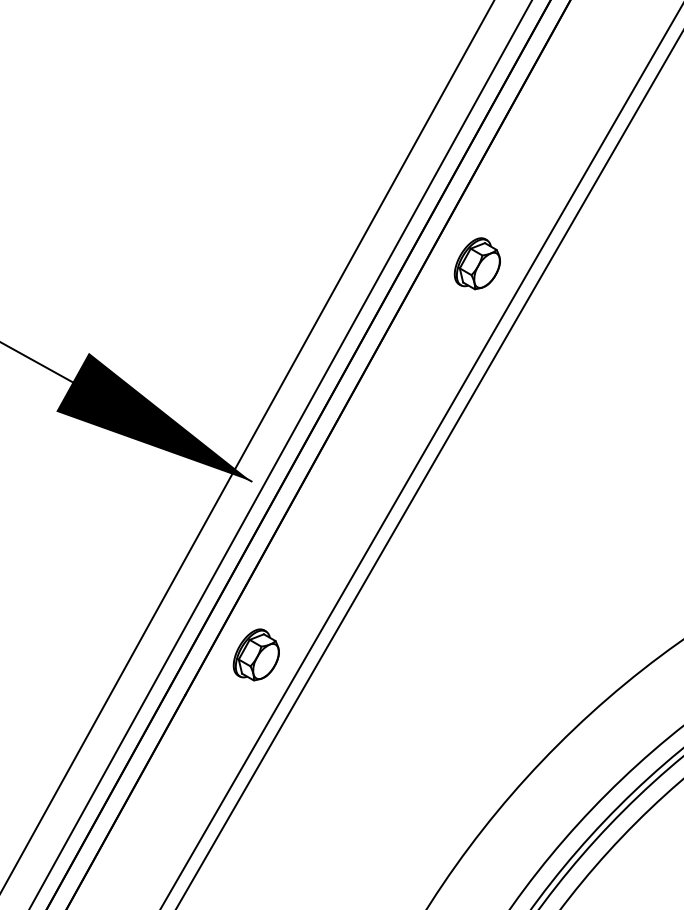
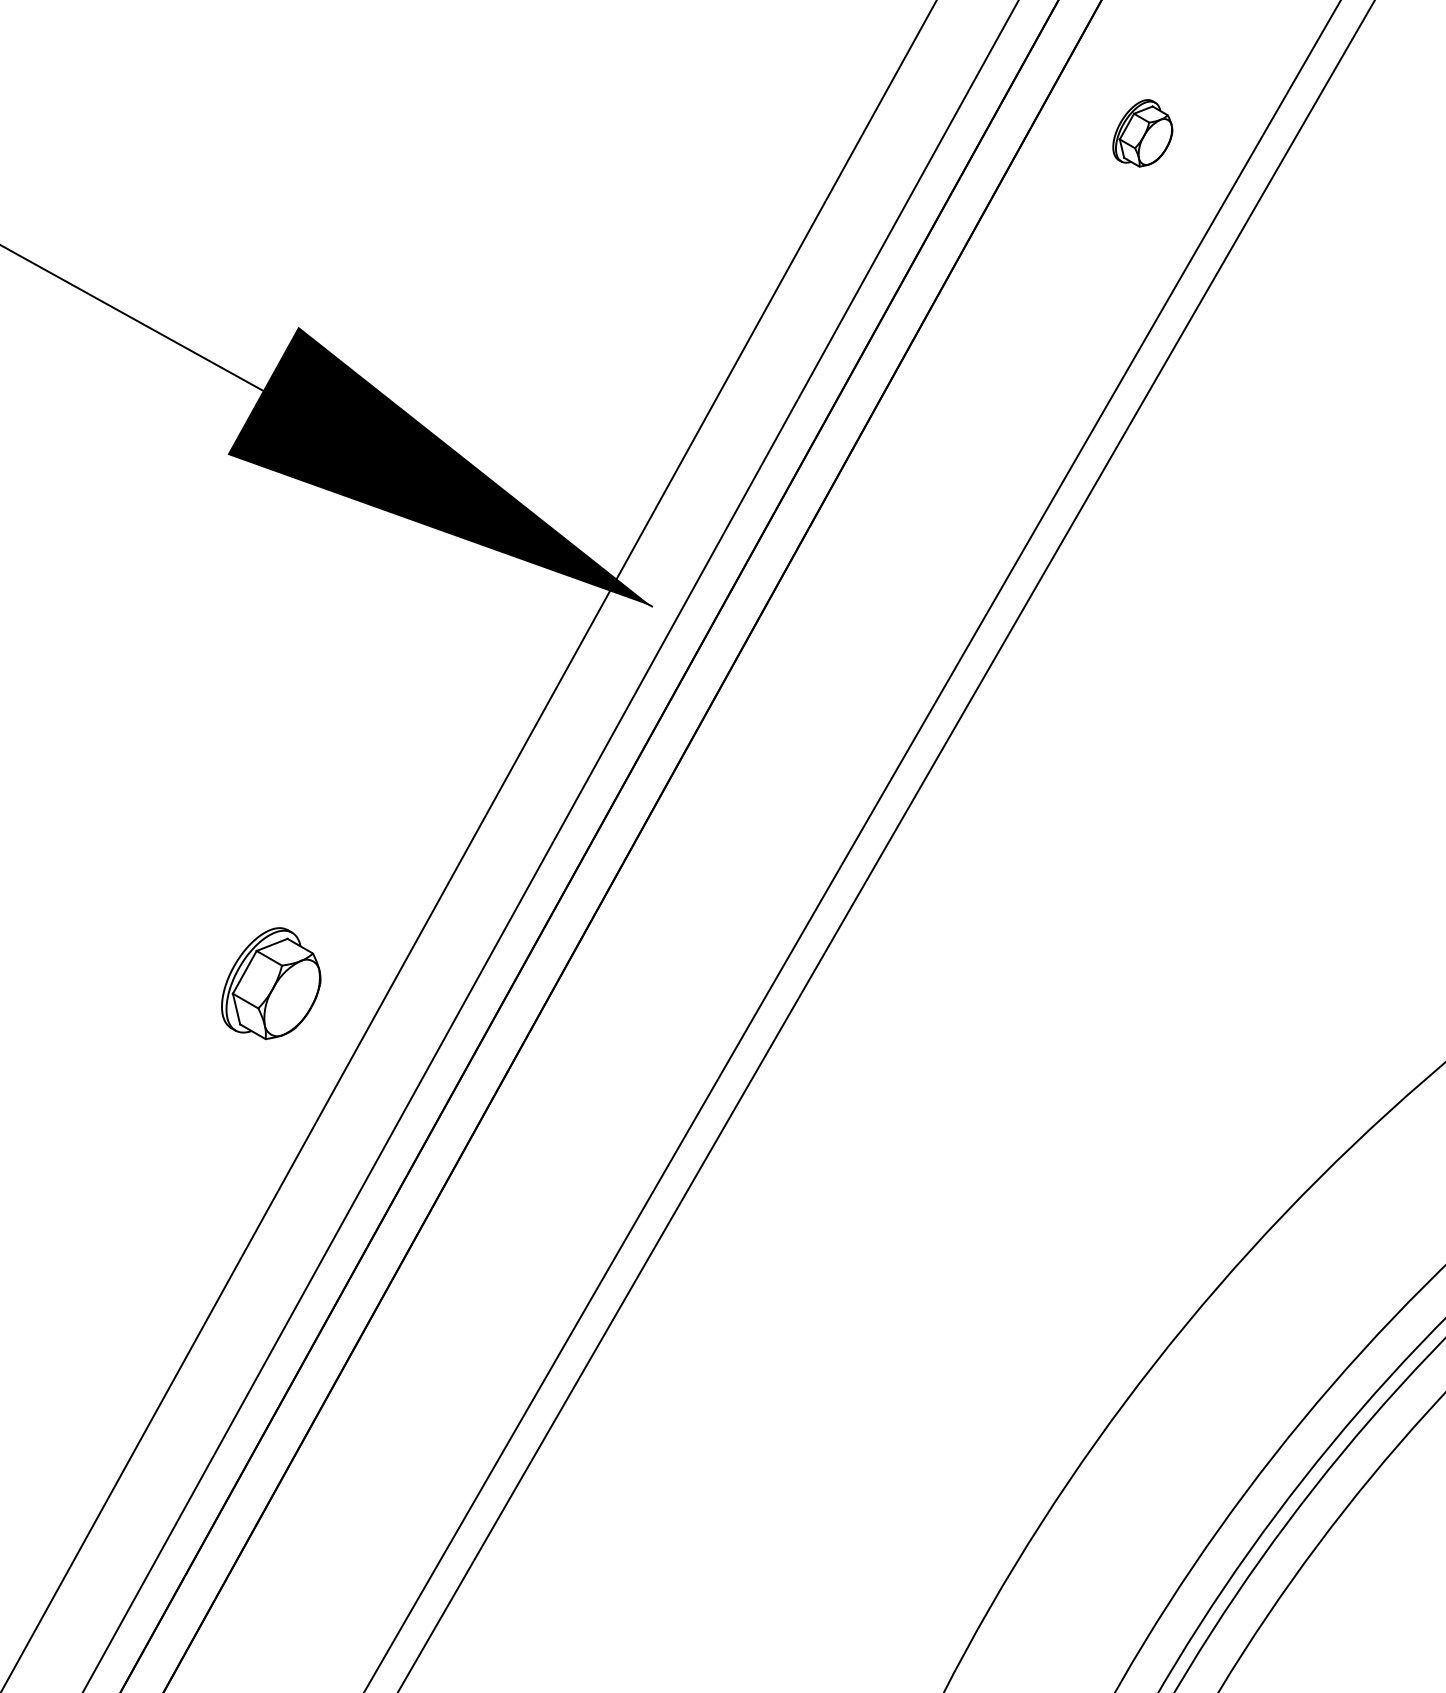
part: (476, 263) -> (1141, 132), size x0.6
part: (255, 654) -> (269, 982), moved

